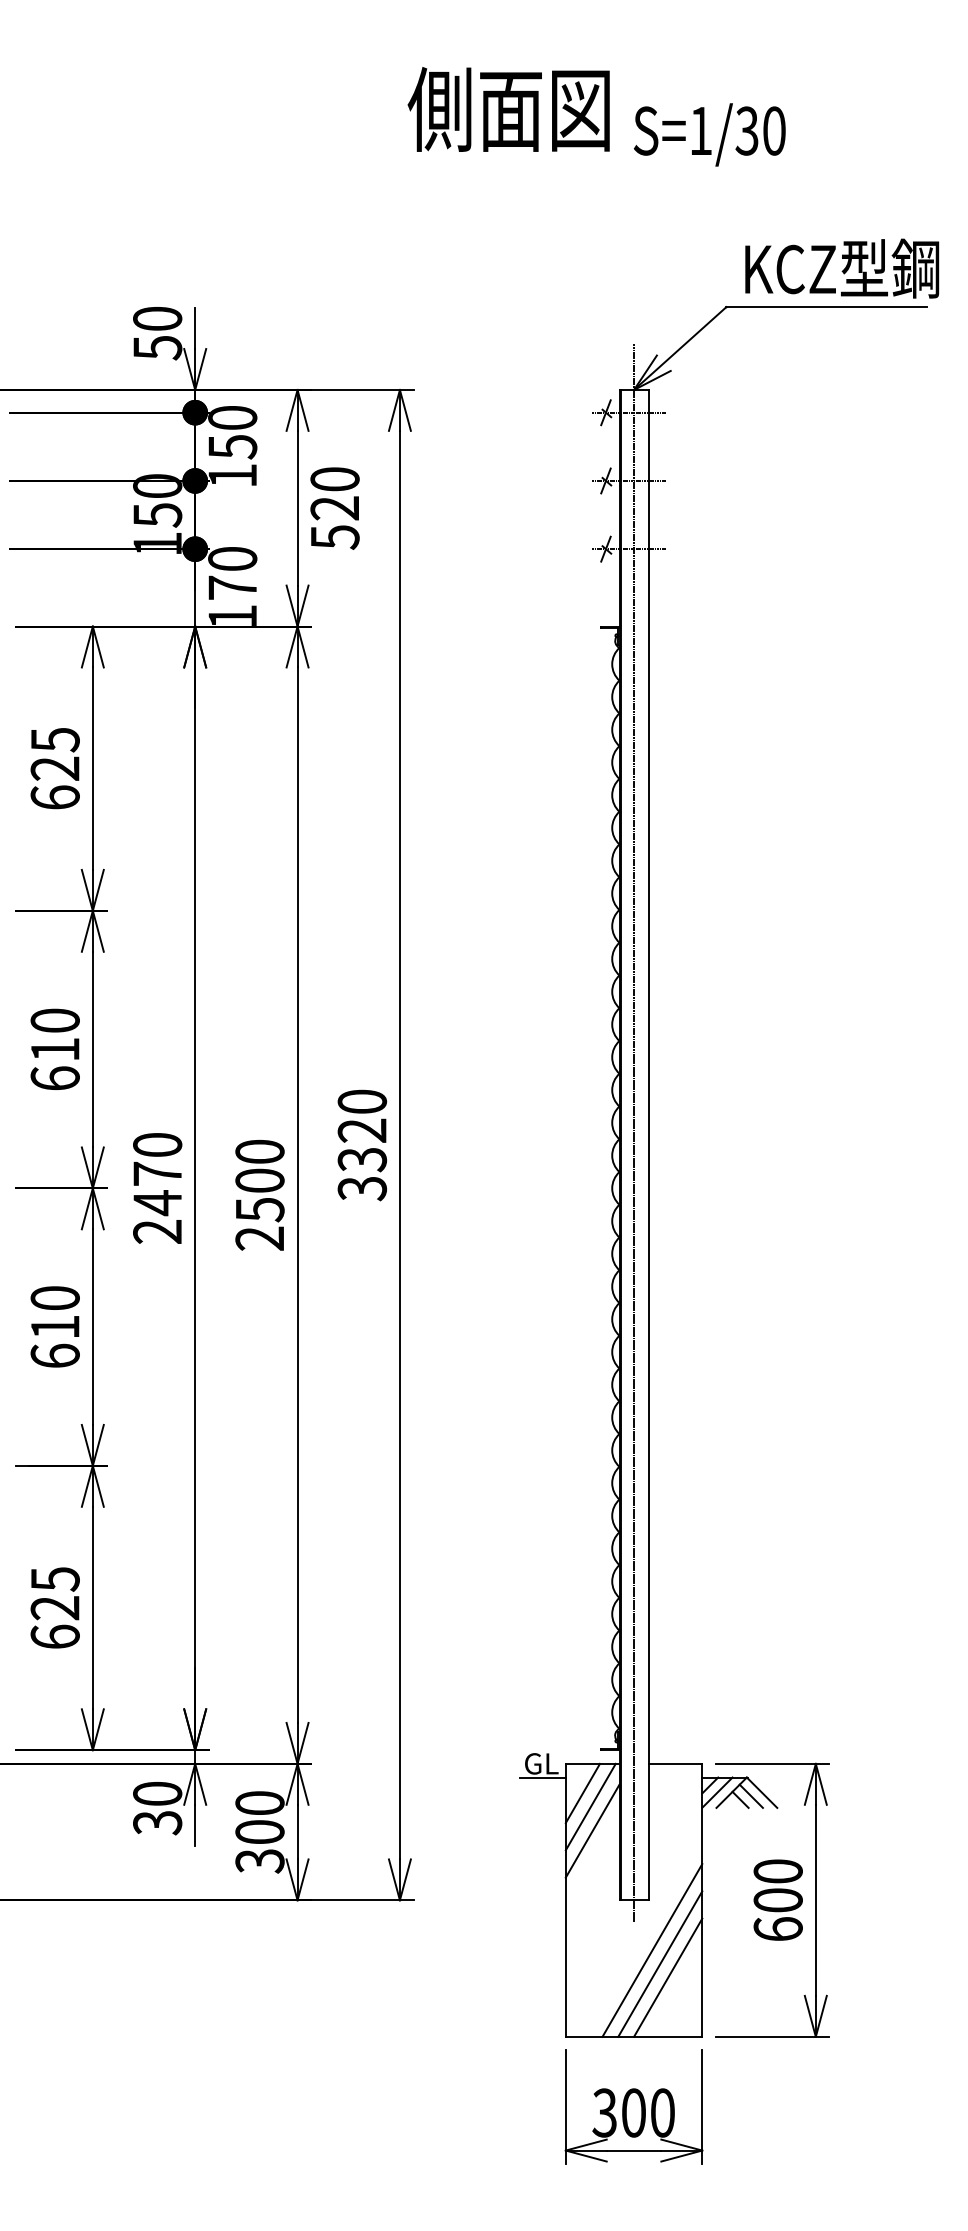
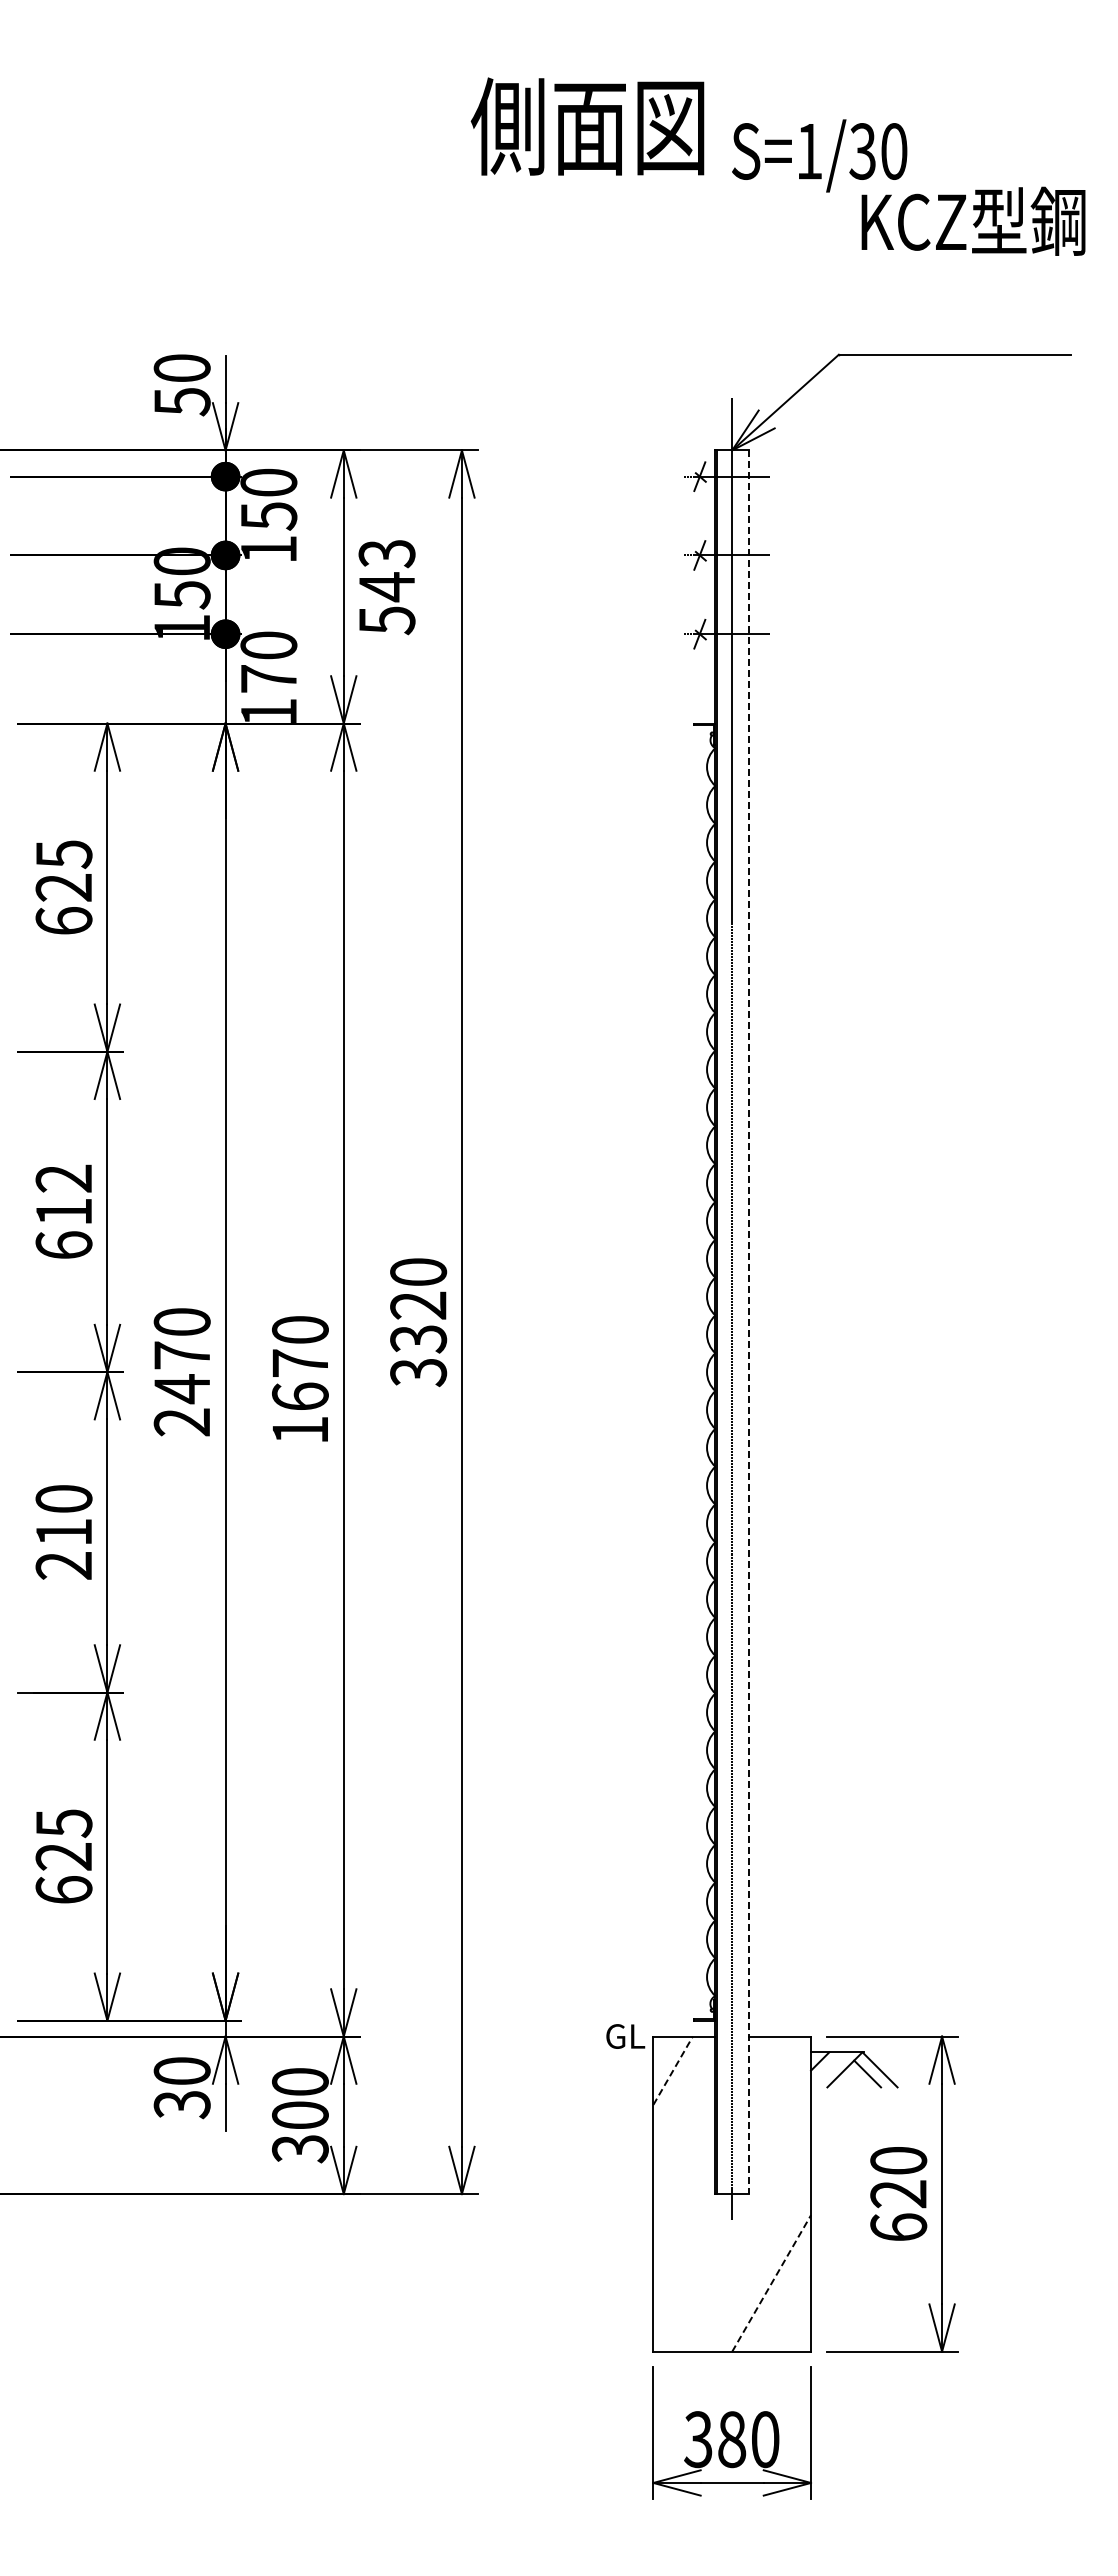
text: (842, 267) -> (973, 220), moved
text: (334, 494) -> (386, 570), 520 -> 543
text: (54, 1020) -> (63, 1178), 610 -> 612
line: (649, 1145) -> (749, 1322), solid -> dashed
text: (260, 1209) -> (300, 1396), 2500 -> 1670
text: (54, 1355) -> (63, 1565), 610 -> 210
line: (542, 1777) -> (626, 2052), removed
line: (717, 1792) -> (828, 2069), removed
line: (583, 1793) -> (673, 2070), solid -> dashed
line: (739, 1799) -> (854, 2077), removed
line: (590, 1807) -> (682, 2086), removed
line: (592, 1830) -> (684, 2113), removed
text: (778, 1900) -> (898, 2194), 600 -> 620
line: (652, 1950) -> (753, 2251), removed
line: (660, 1963) -> (762, 2267), removed
line: (668, 1977) -> (771, 2283), solid -> dashed
text: (634, 2112) -> (732, 2439), 300 -> 380

